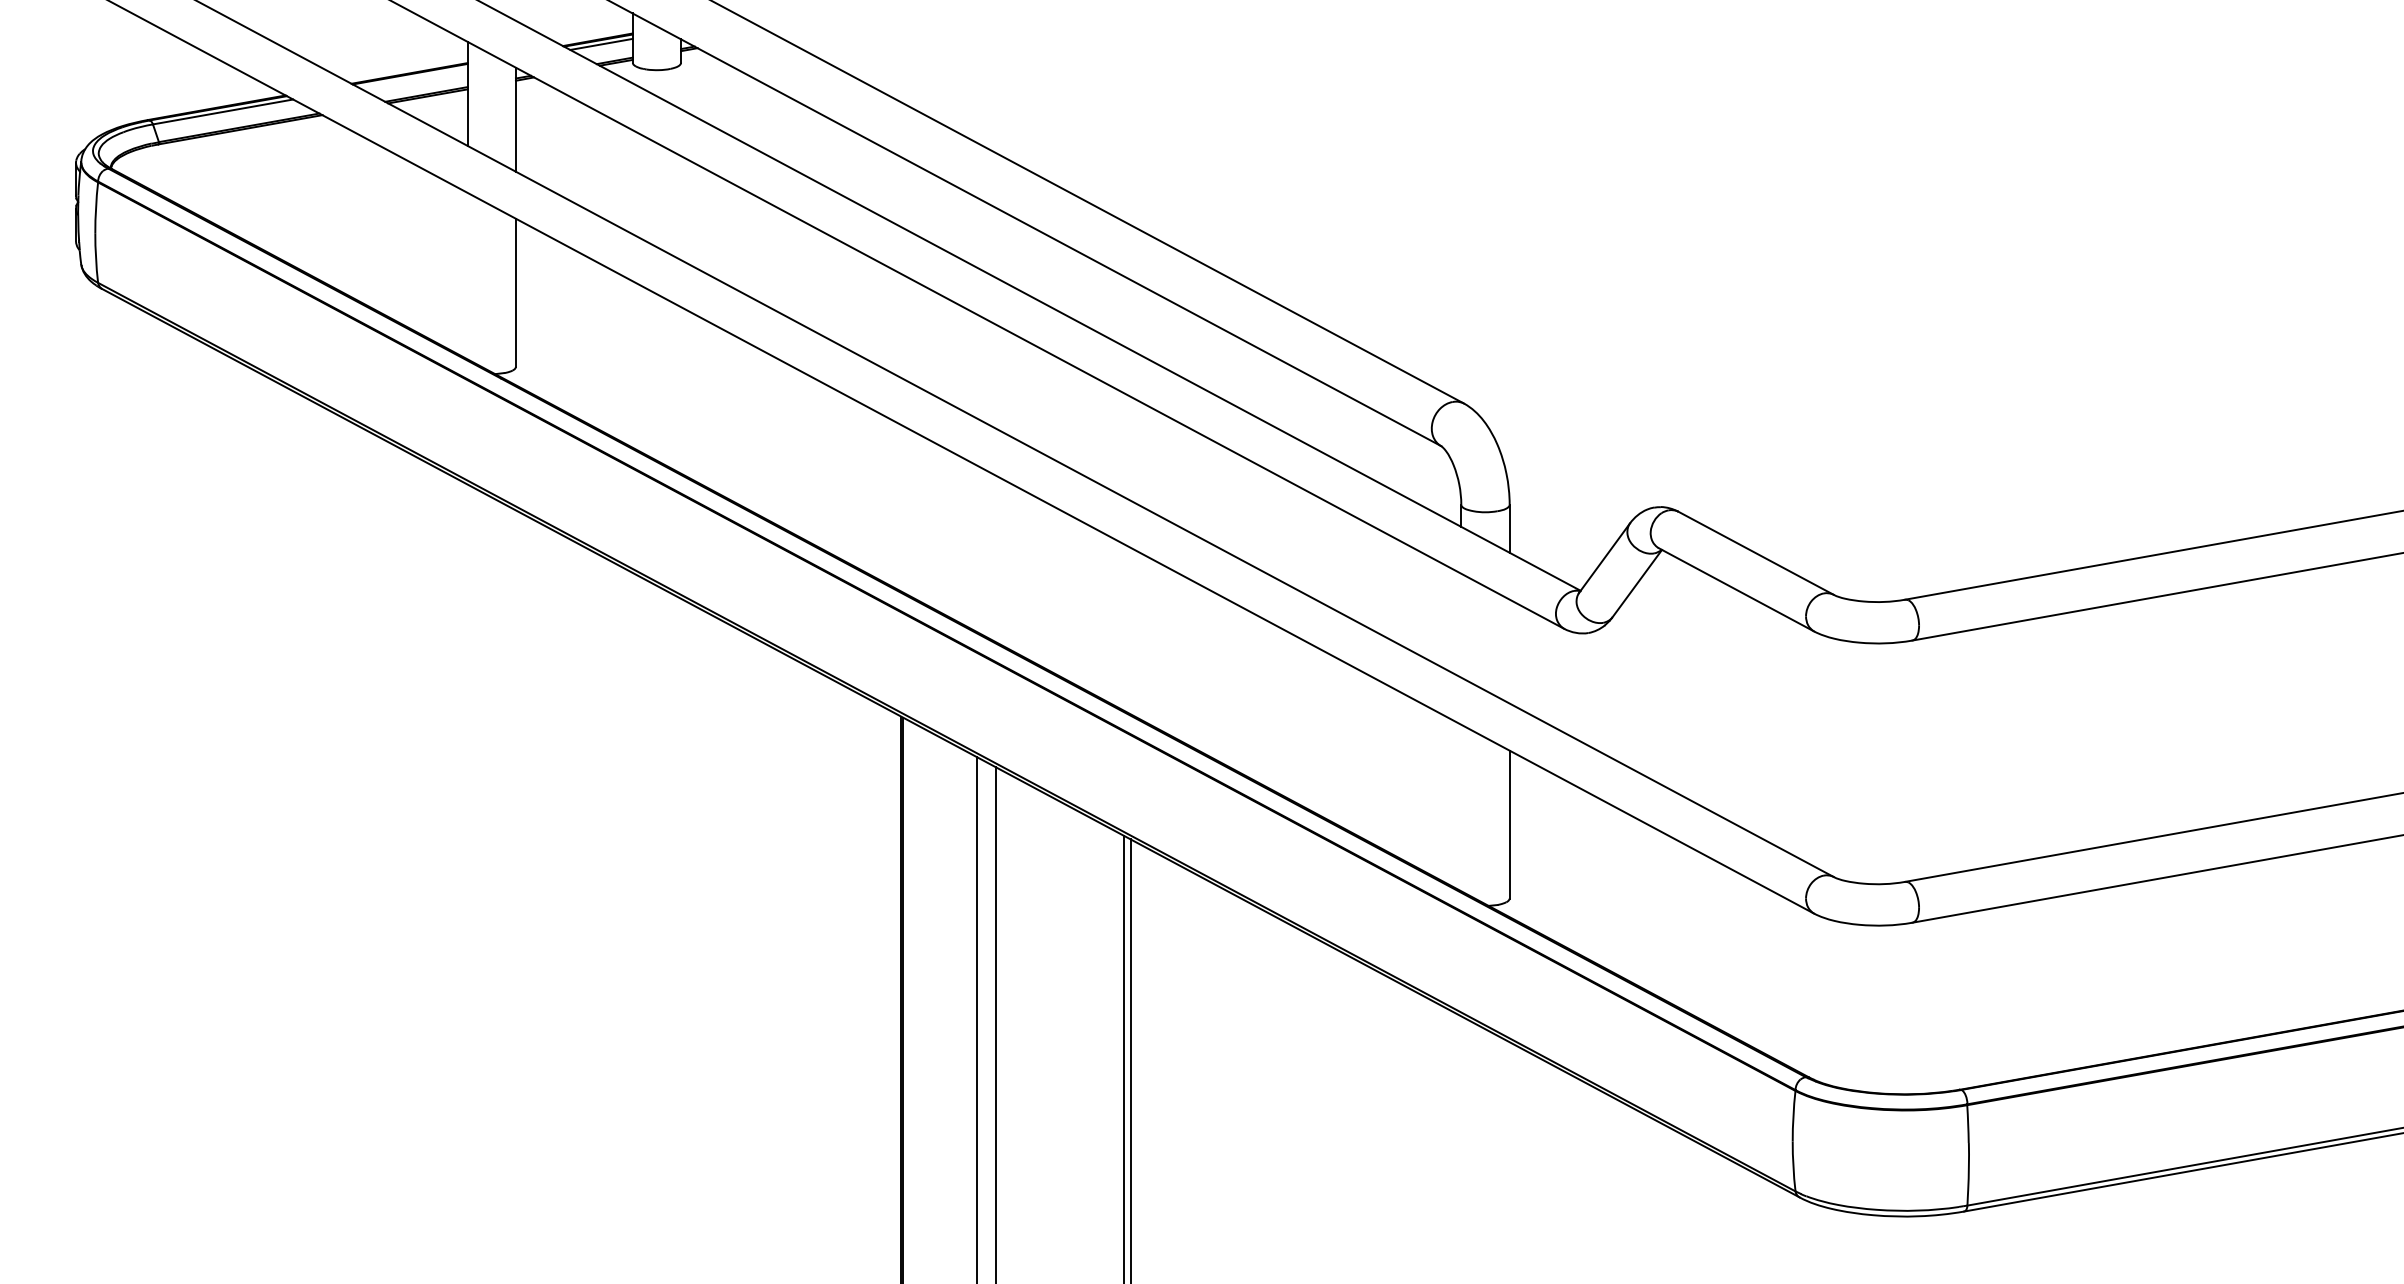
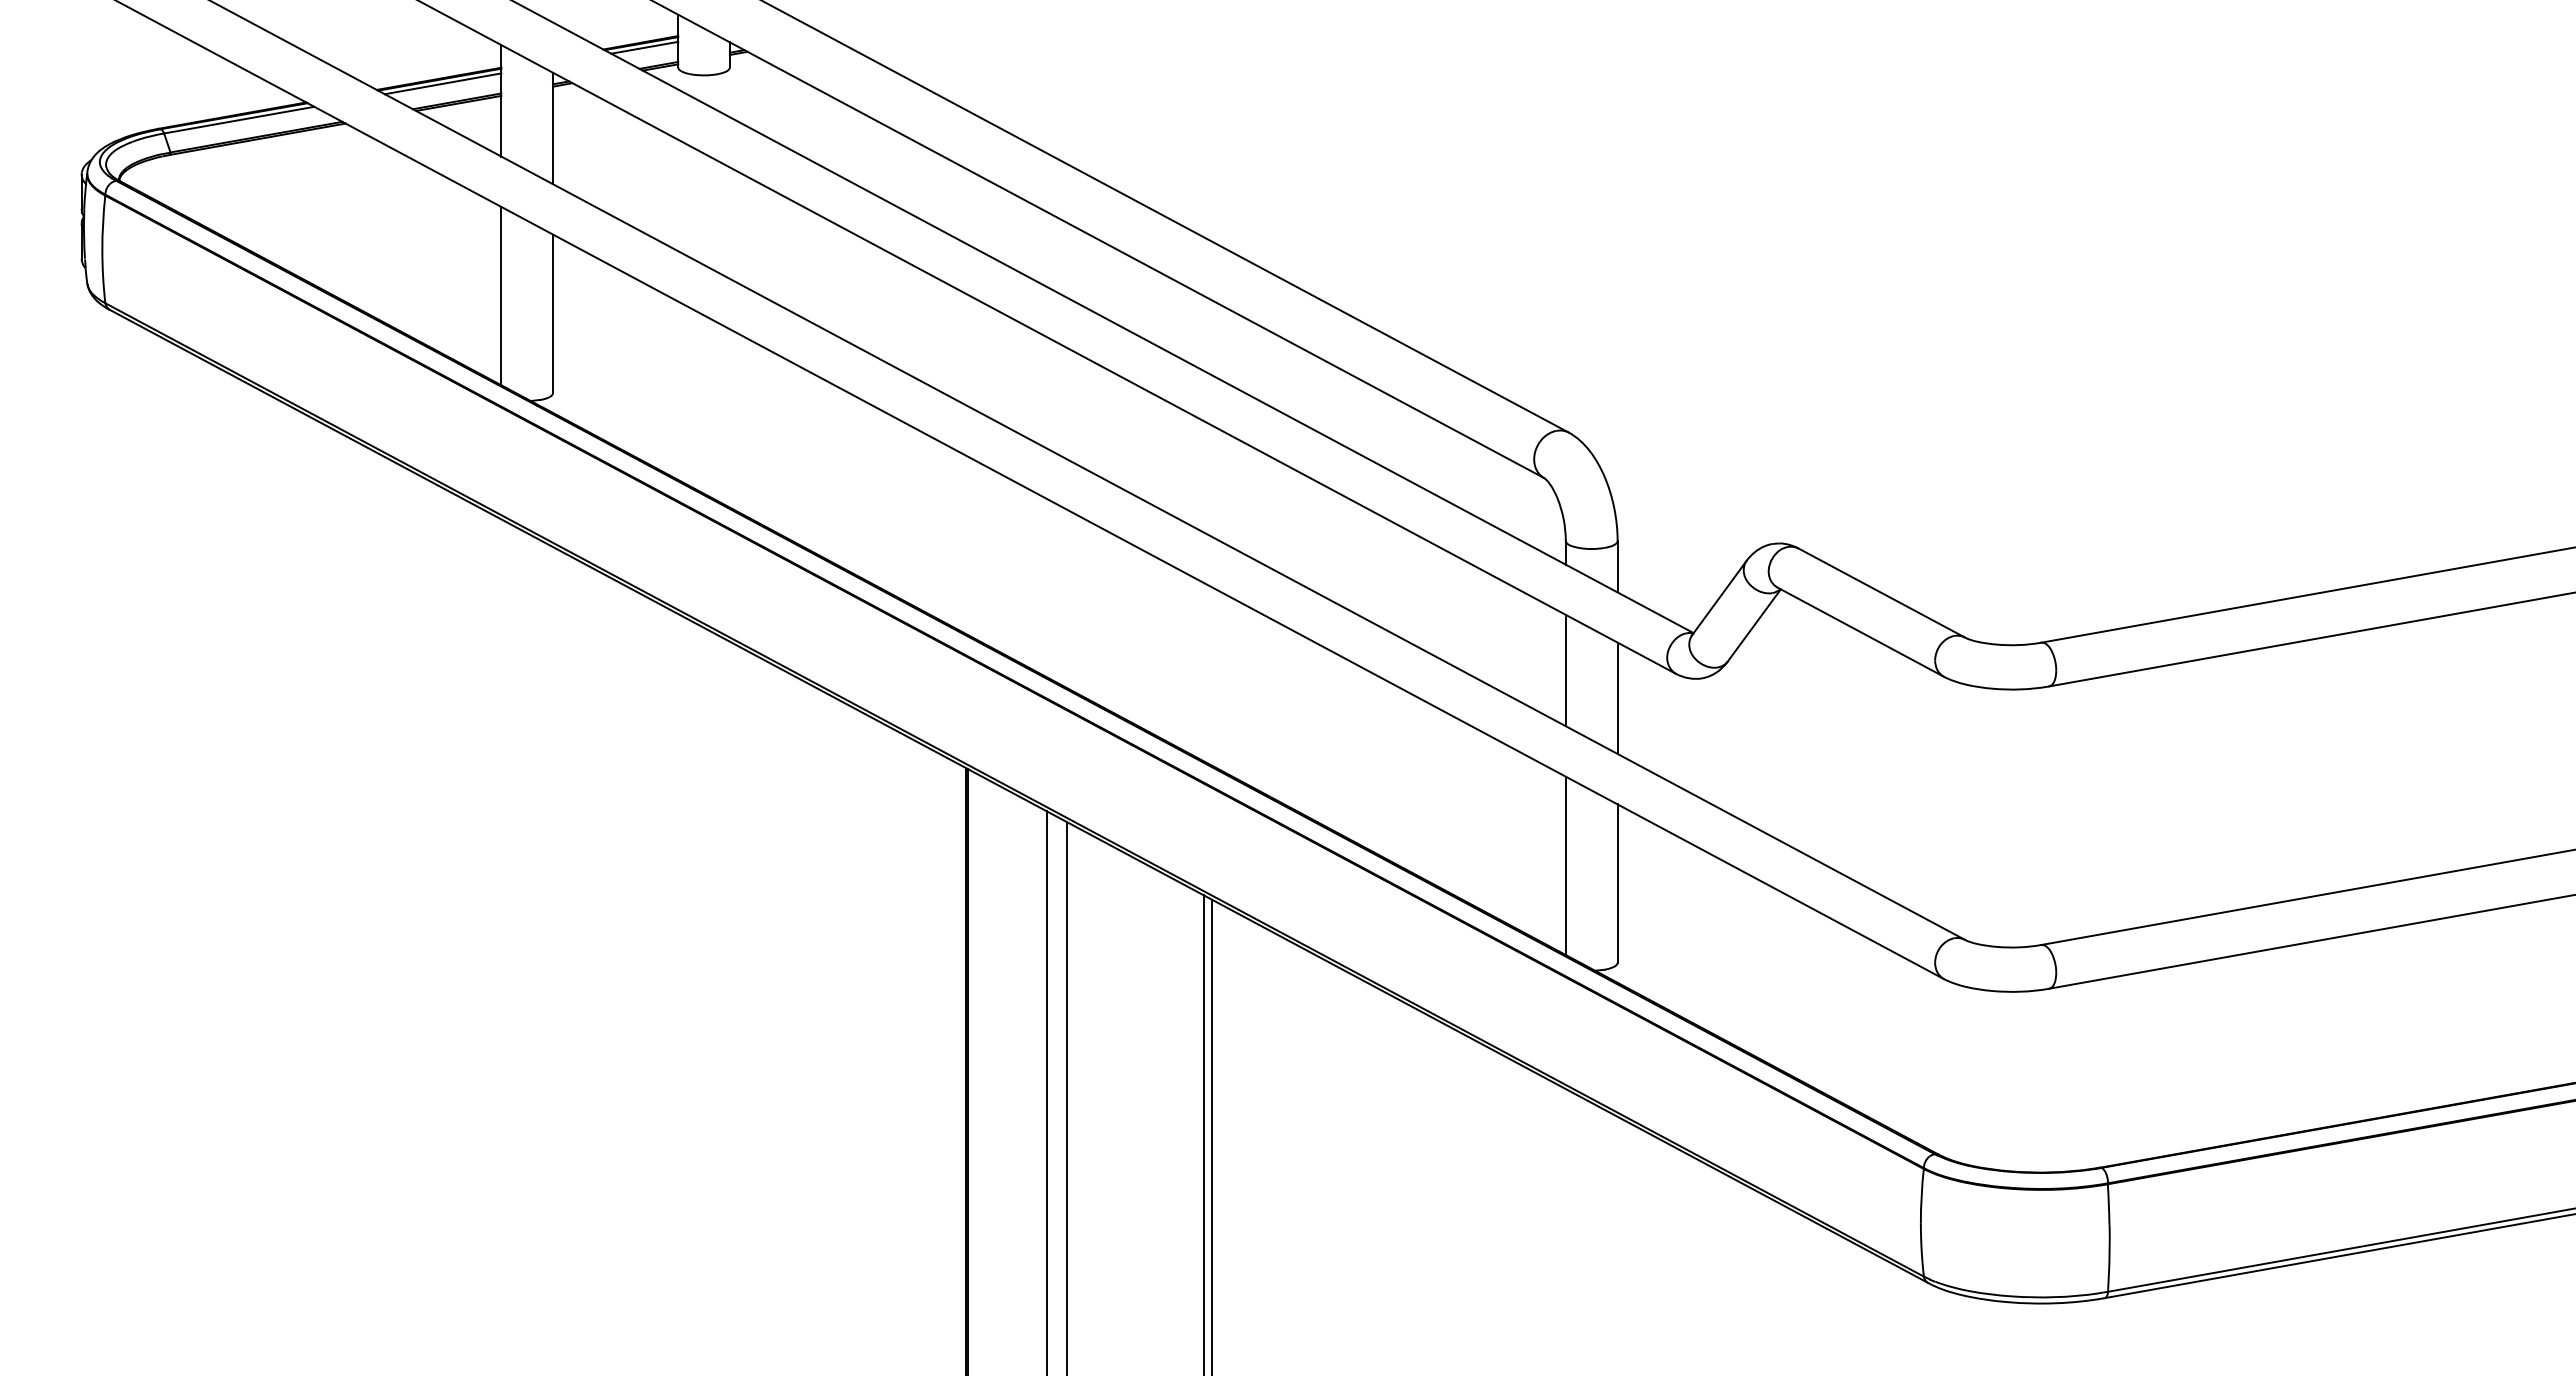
line: (412, 77) -> (442, 83), added
line: (467, 275) -> (501, 295), added
line: (1461, 625) -> (1565, 670), added
line: (1509, 651) -> (1617, 698), added
line: (1461, 807) -> (1565, 865), added

